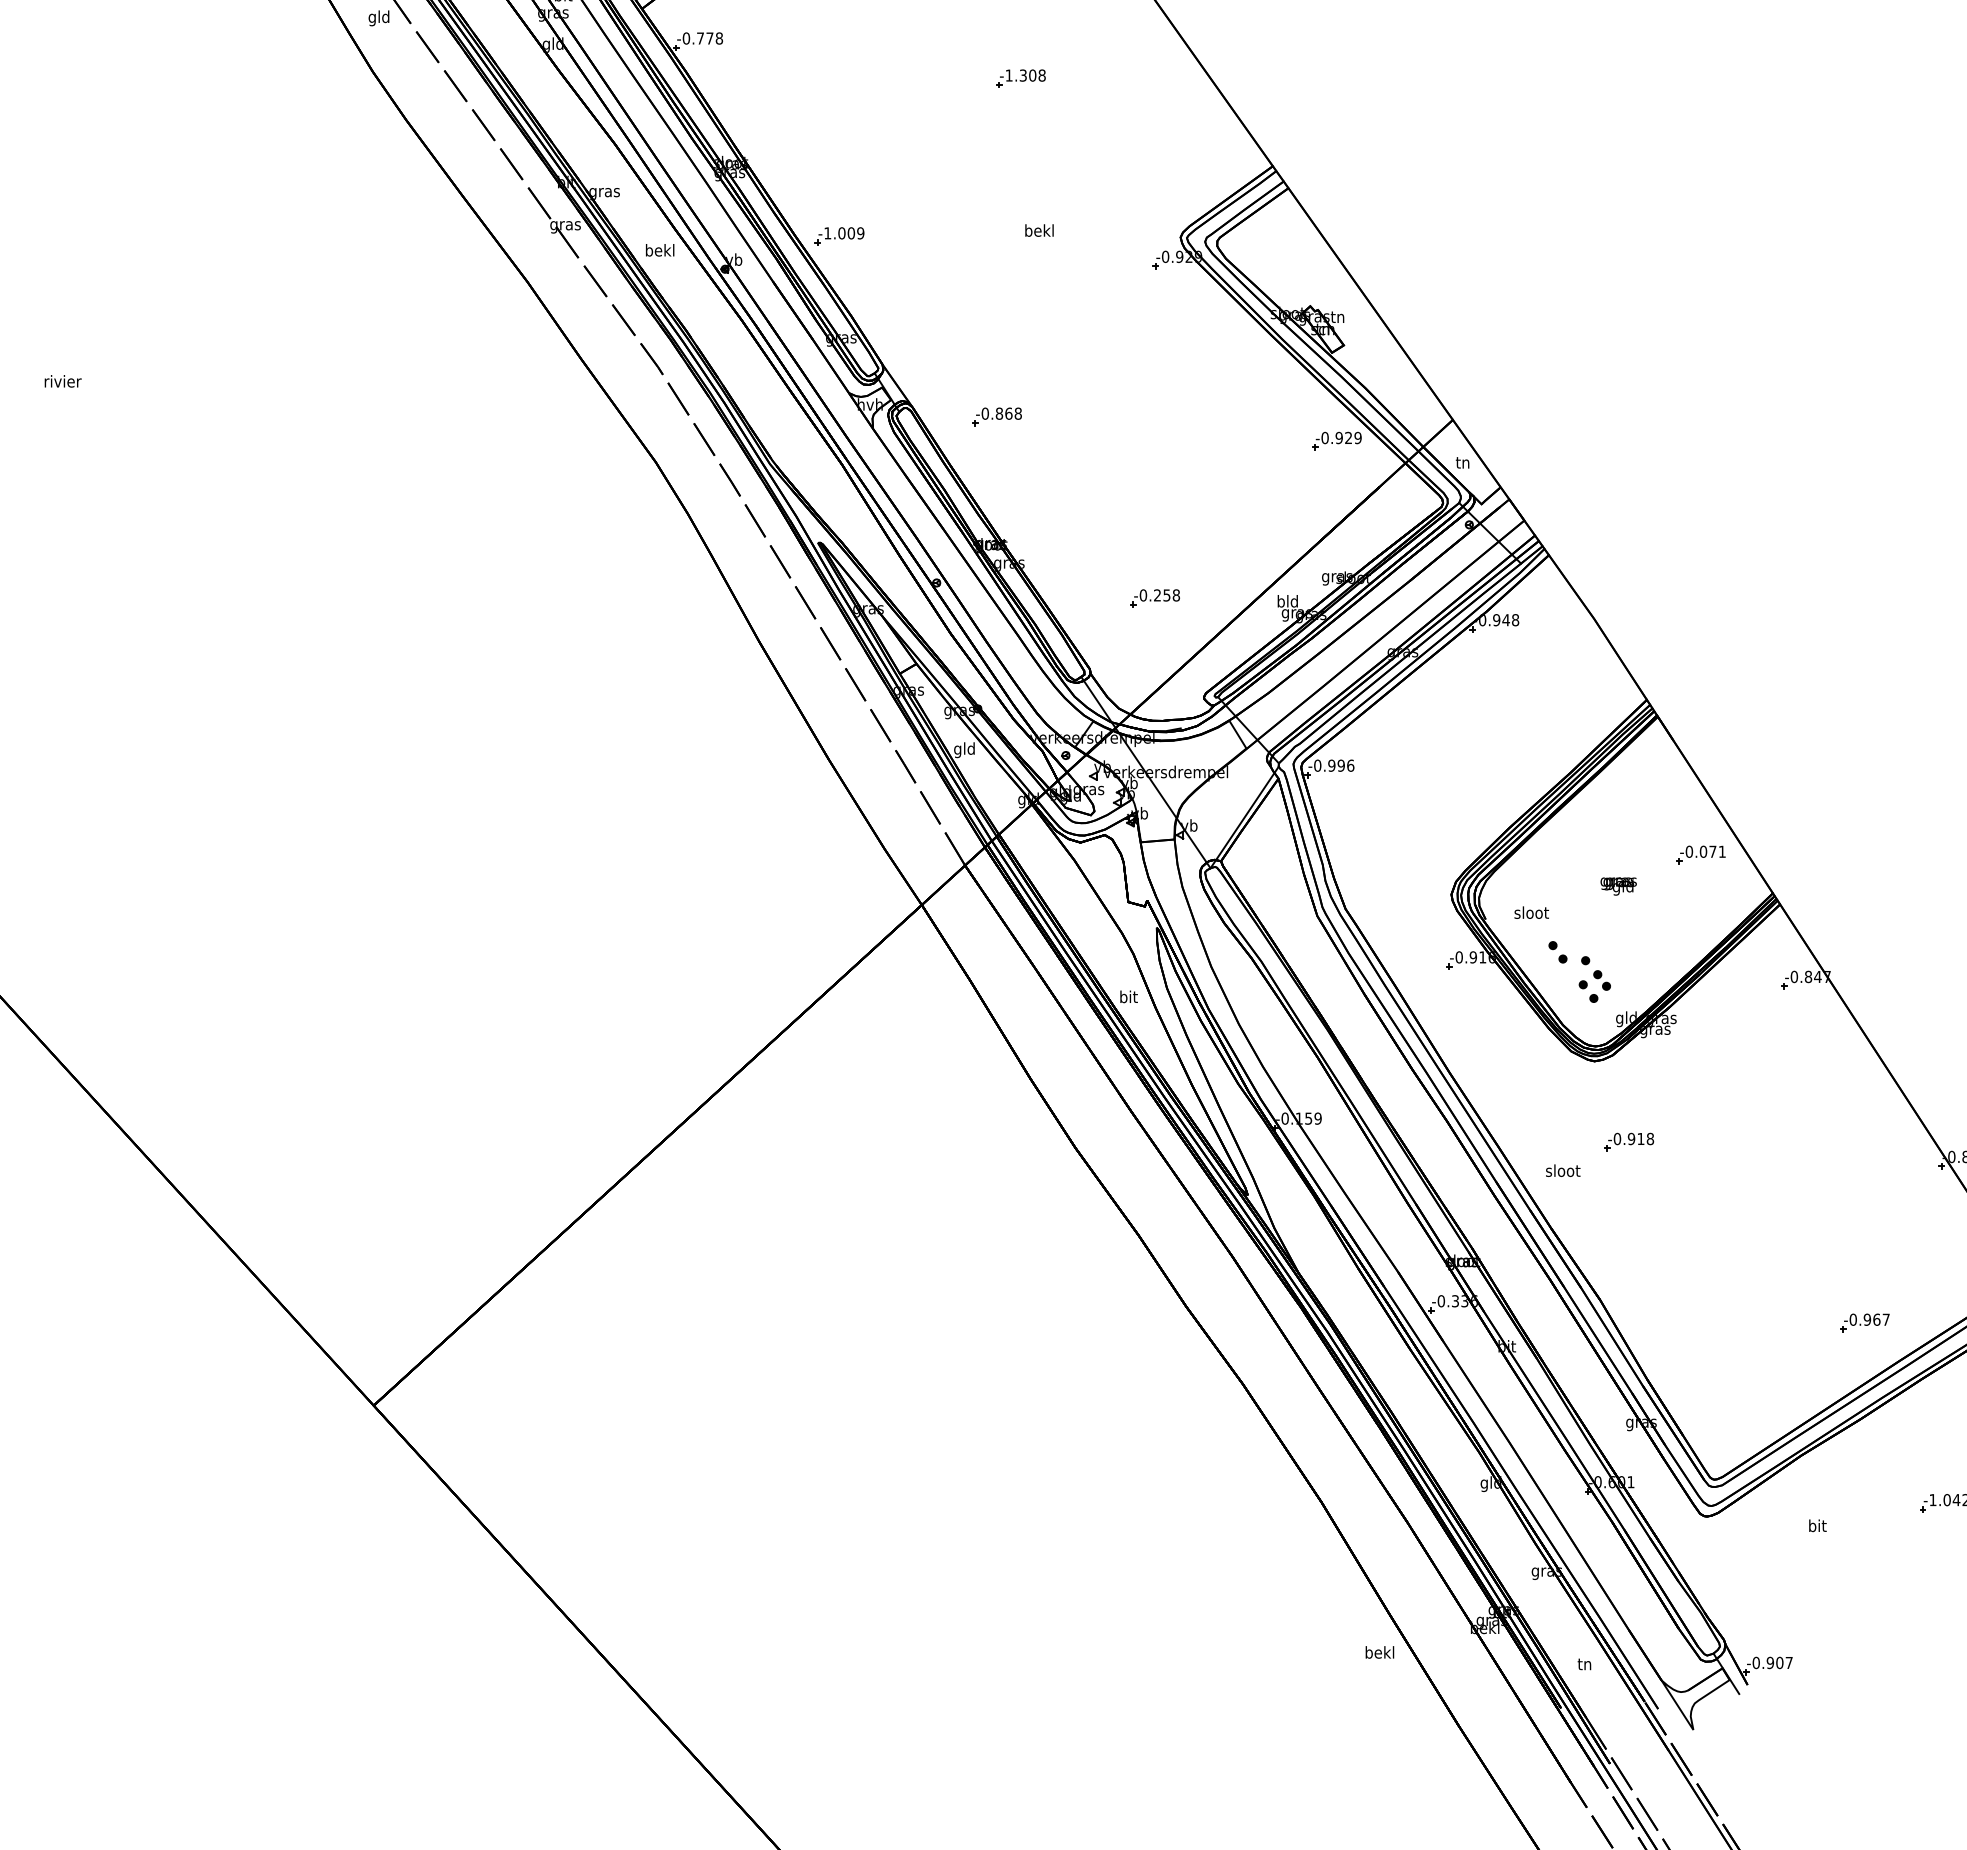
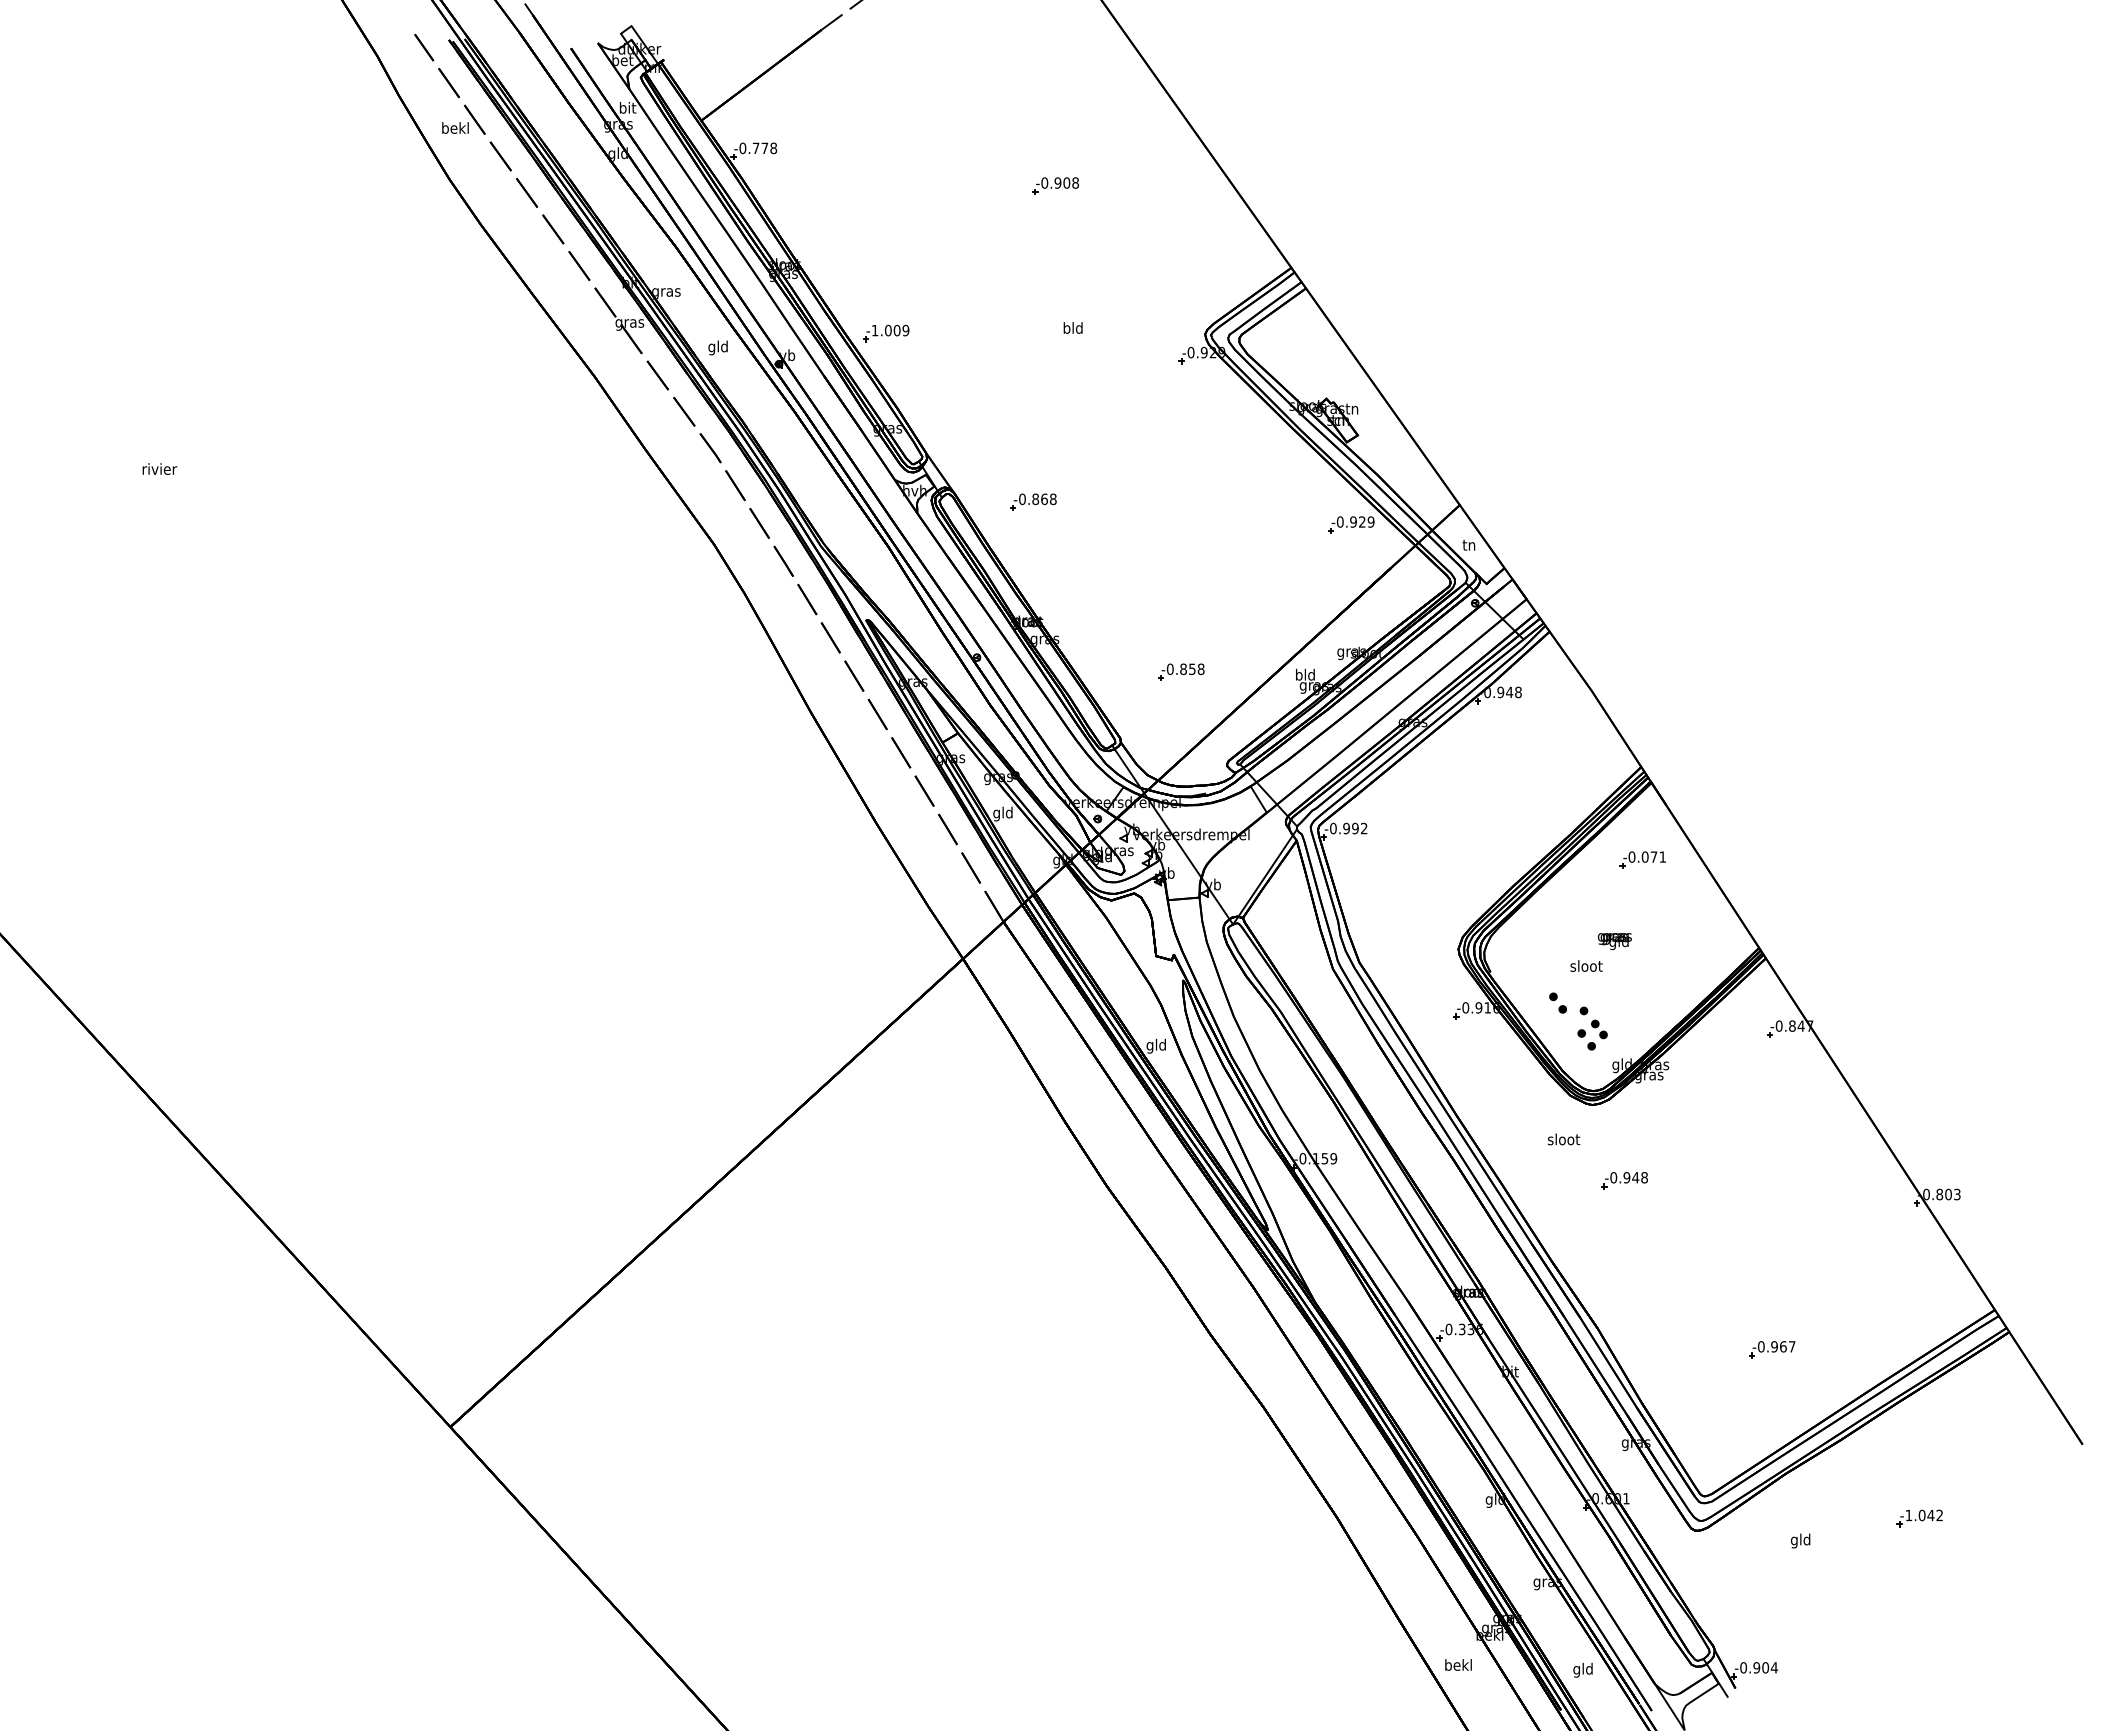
text: (379, 18) -> (455, 129), gld -> bekl
text: (1016, 75) -> (1051, 182), -1.308 -> -0.908
text: (1038, 230) -> (1072, 327), bekl -> bld
text: (660, 251) -> (718, 347), bekl -> gld
text: (1157, 595) -> (1183, 669), -0.258 -> -0.858
text: (1349, 765) -> (1363, 828), -0.996 -> -0.992
part: (1700, 854) -> (1642, 859), moved
text: (1531, 912) -> (1586, 965), moved
text: (1127, 997) -> (1155, 1045), bit -> gld
text: (1640, 1138) -> (1635, 1177), -0.918 -> -0.948
text: (1563, 1170) -> (1564, 1139), moved
part: (1865, 1322) -> (1772, 1349), moved
text: (1817, 1526) -> (1800, 1540), bit -> gld
text: (1379, 1651) -> (1458, 1664), moved
text: (1788, 1662) -> (1773, 1667), -0.907 -> -0.904
text: (1584, 1664) -> (1582, 1669), tn -> gld

